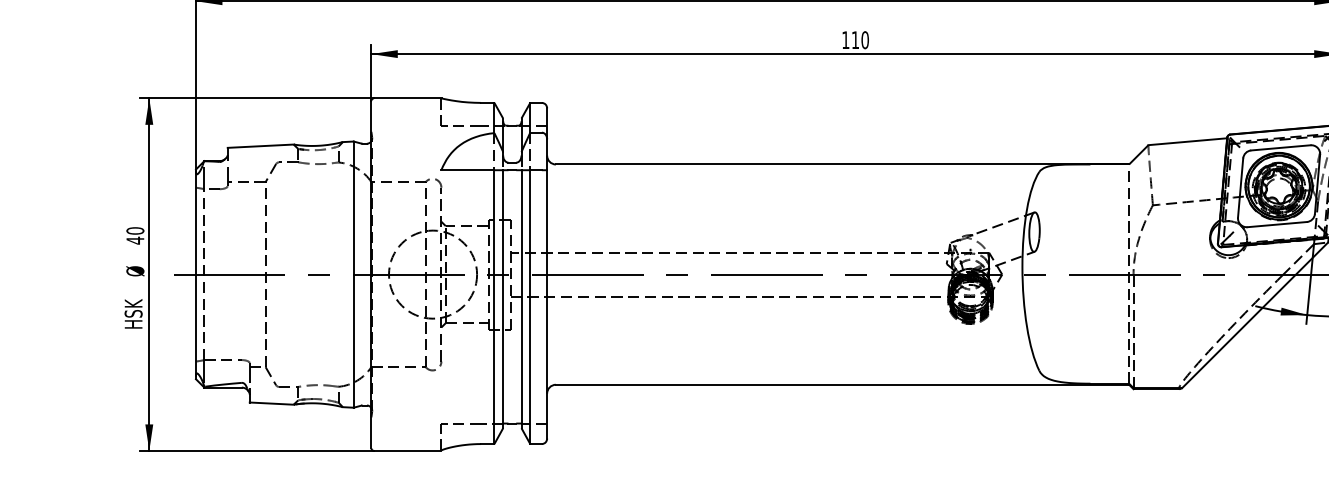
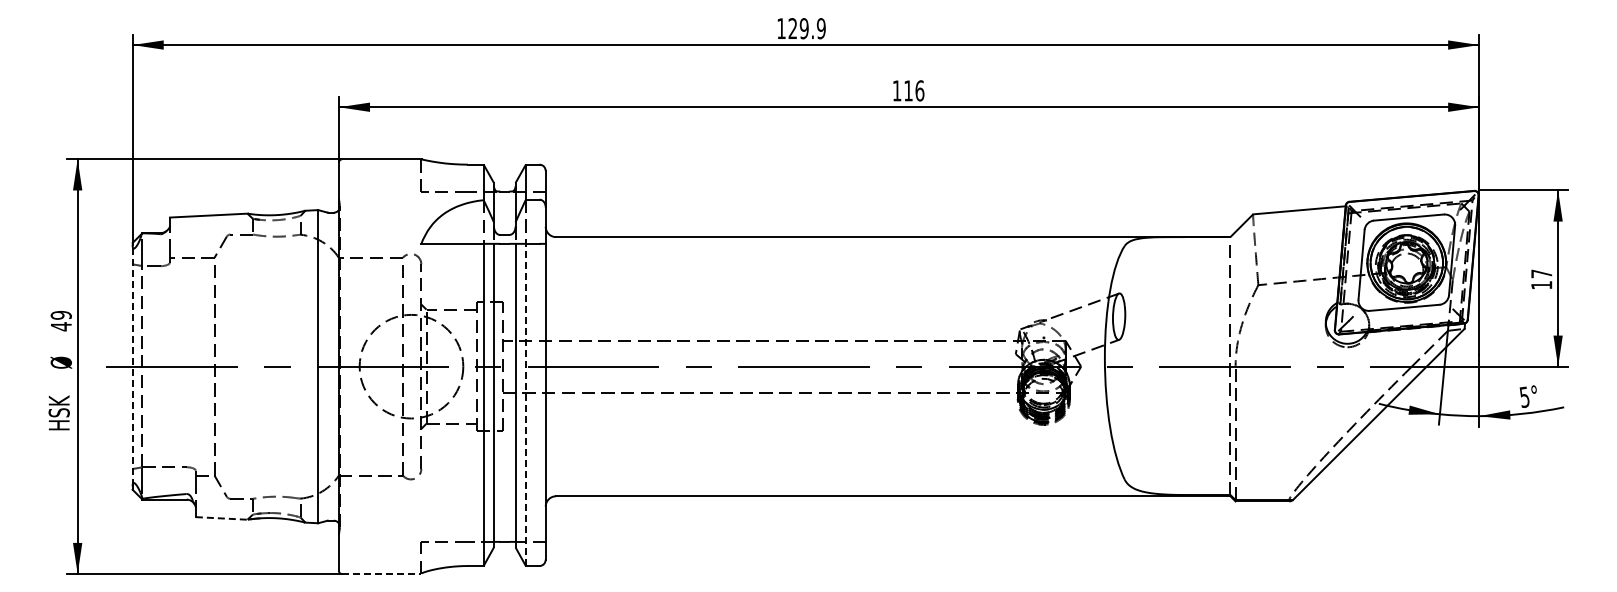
text: (864, 39) -> (919, 90), 110 -> 116
text: (134, 231) -> (60, 315), 40 -> 49
line: (195, 273) -> (132, 365), solid -> dashed
line: (529, 306) -> (525, 404), solid -> dashed
line: (272, 403) -> (222, 518), solid -> dashed
line: (407, 451) -> (381, 574), solid -> dashed

